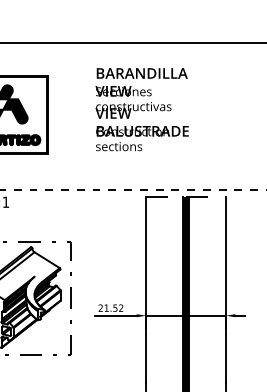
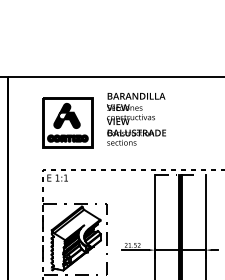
text: (142, 108) -> (136, 118), moved

